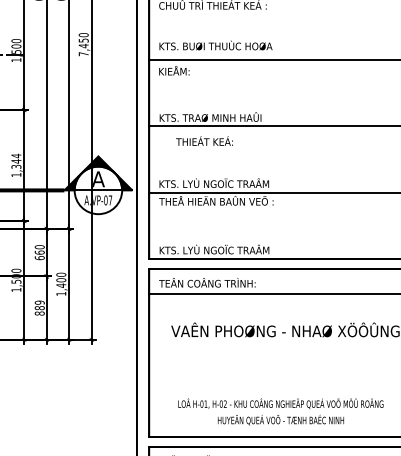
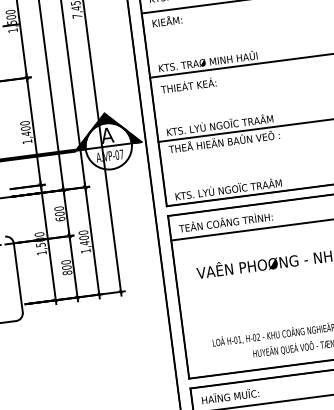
text: (204, 140) -> (188, 84), moved
text: (16, 161) -> (25, 128), 1,344 -> 1,400
text: (39, 252) -> (59, 213), 660 -> 600
text: (39, 305) -> (66, 265), 889 -> 800

